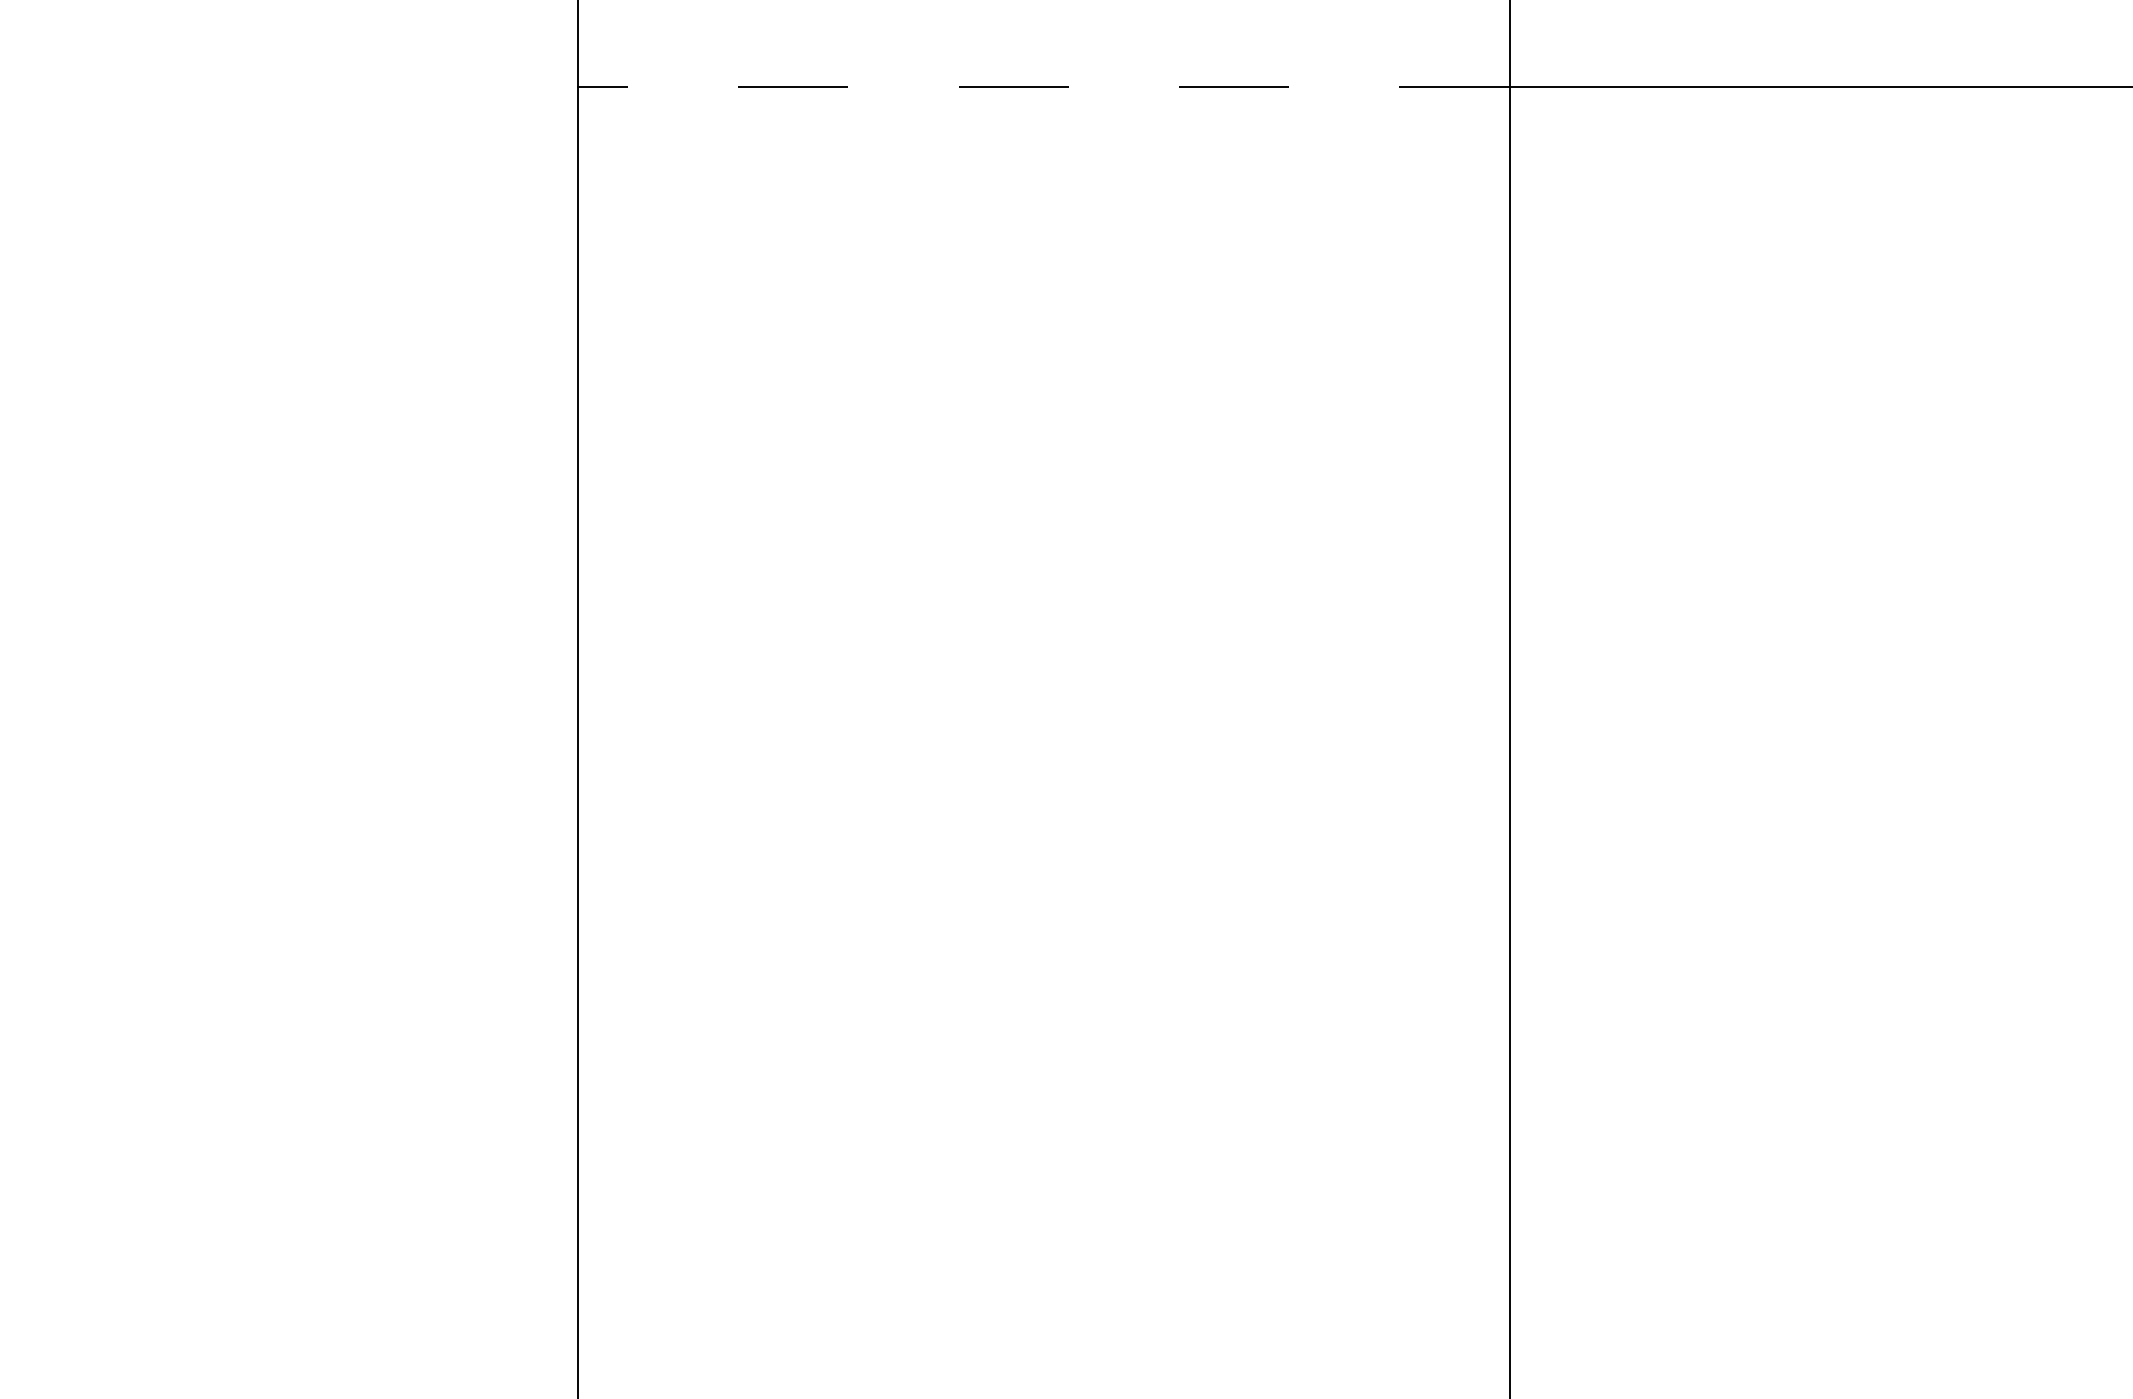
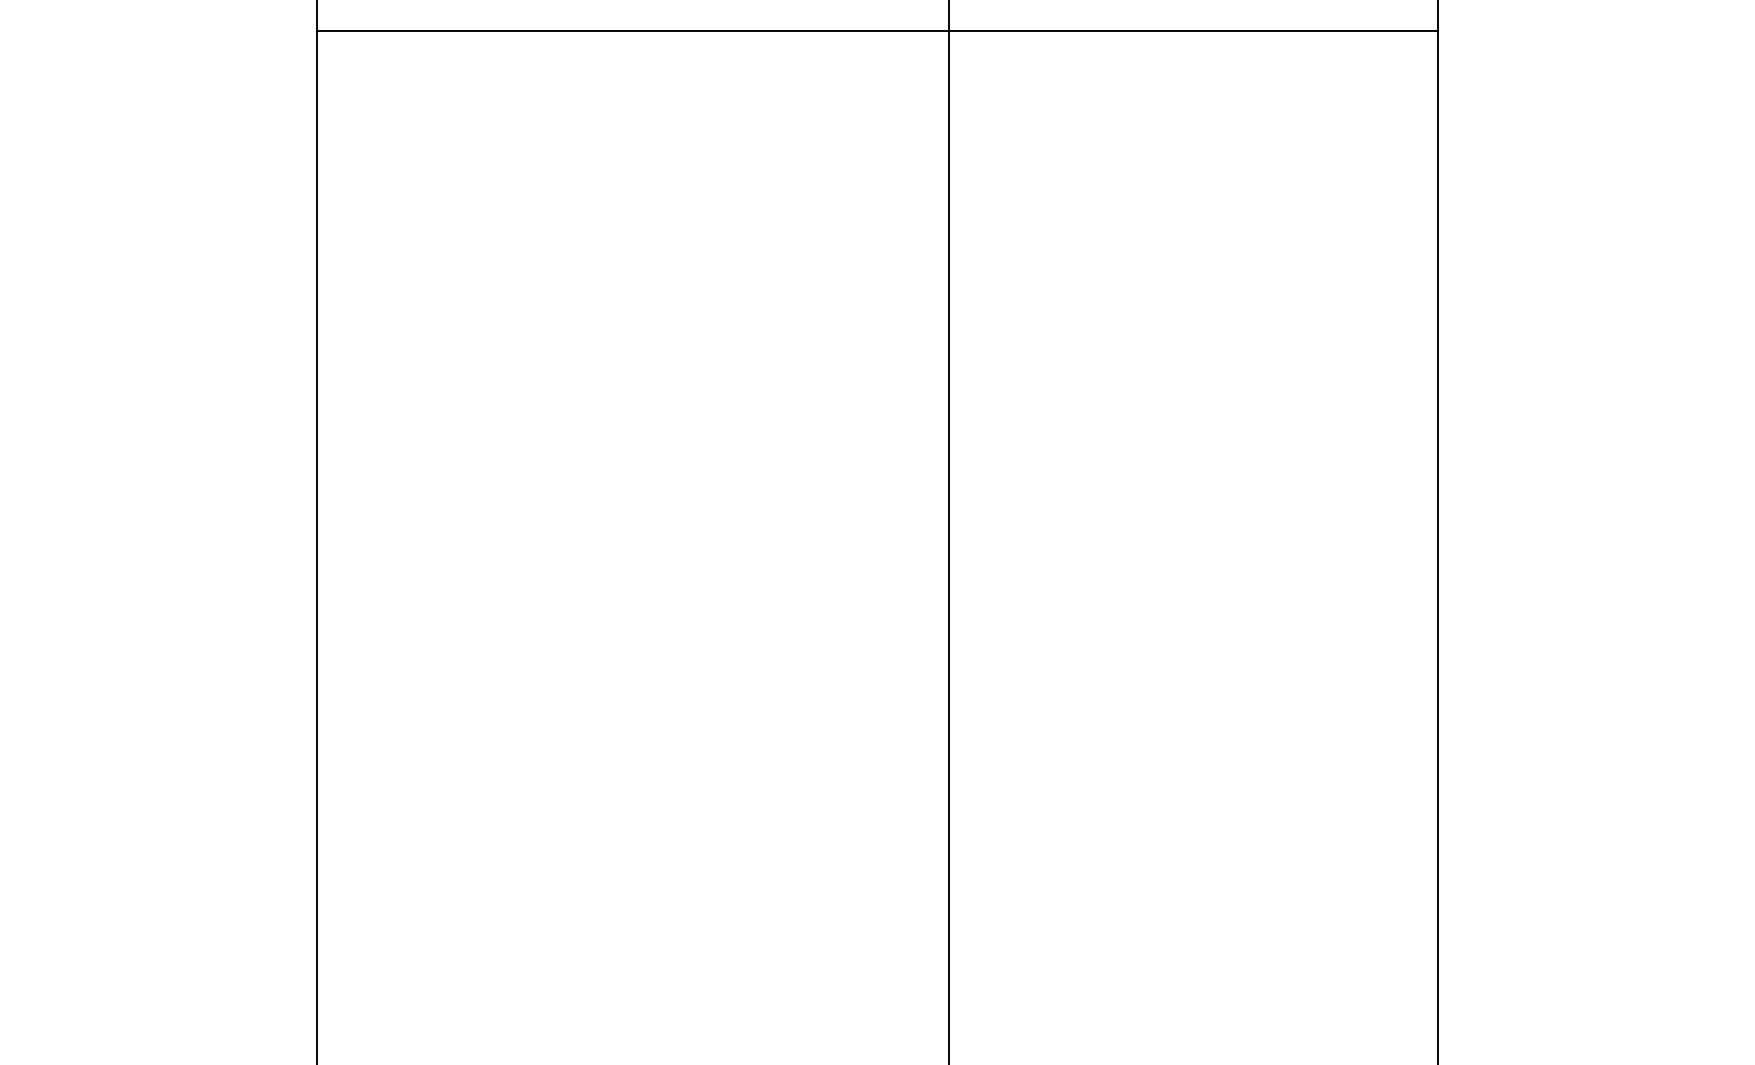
line: (1043, 86) -> (632, 30), dashed -> solid

